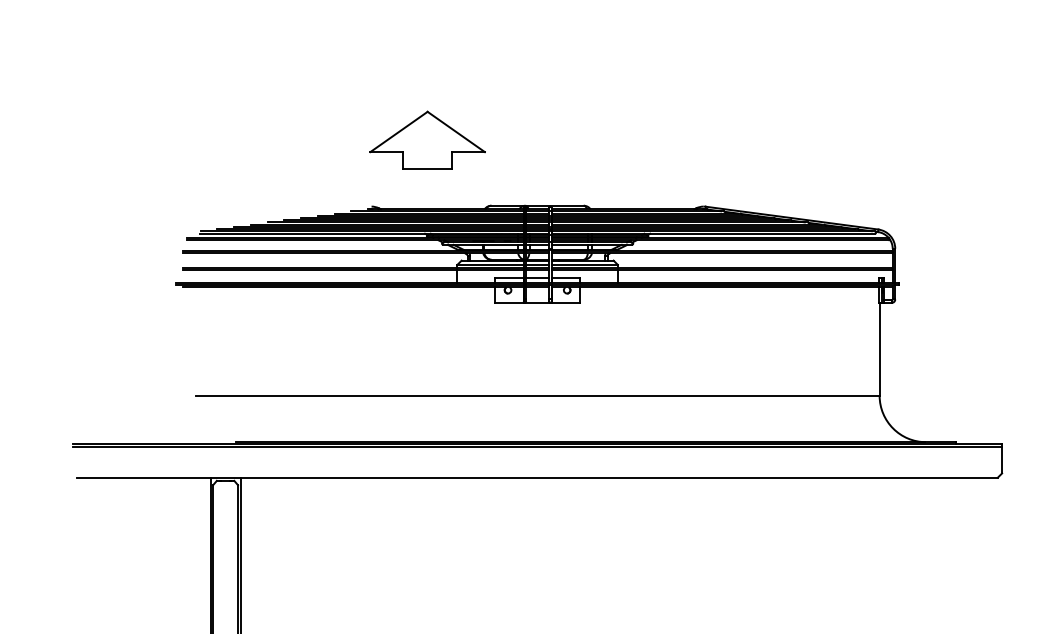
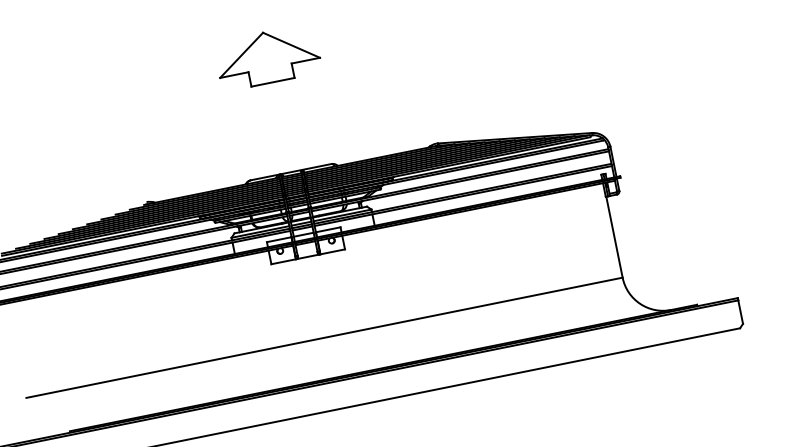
part: (427, 139) -> (267, 56), moved

